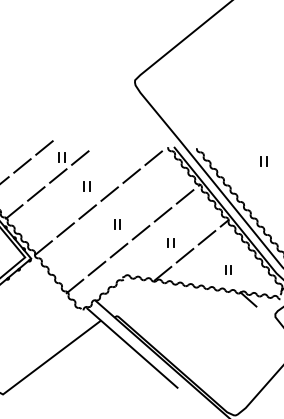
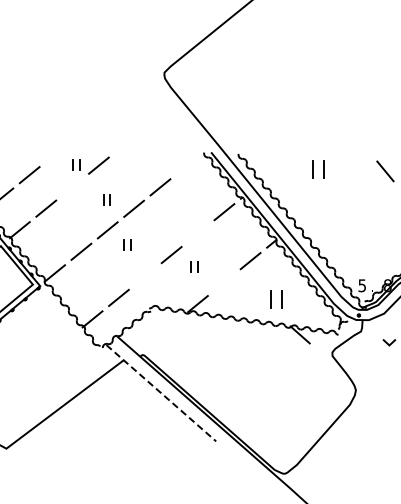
line: (44, 147) -> (55, 153), removed
line: (153, 157) -> (186, 165), removed
part: (263, 161) -> (318, 169), size x1.6
line: (58, 176) -> (72, 187), removed
line: (162, 214) -> (197, 233), removed
part: (117, 223) -> (127, 244), moved
part: (170, 242) -> (194, 266), moved
line: (119, 250) -> (145, 276), removed
line: (185, 255) -> (224, 282), removed
part: (228, 269) -> (276, 299), size x1.6
line: (132, 348) -> (161, 393), solid -> dashed

